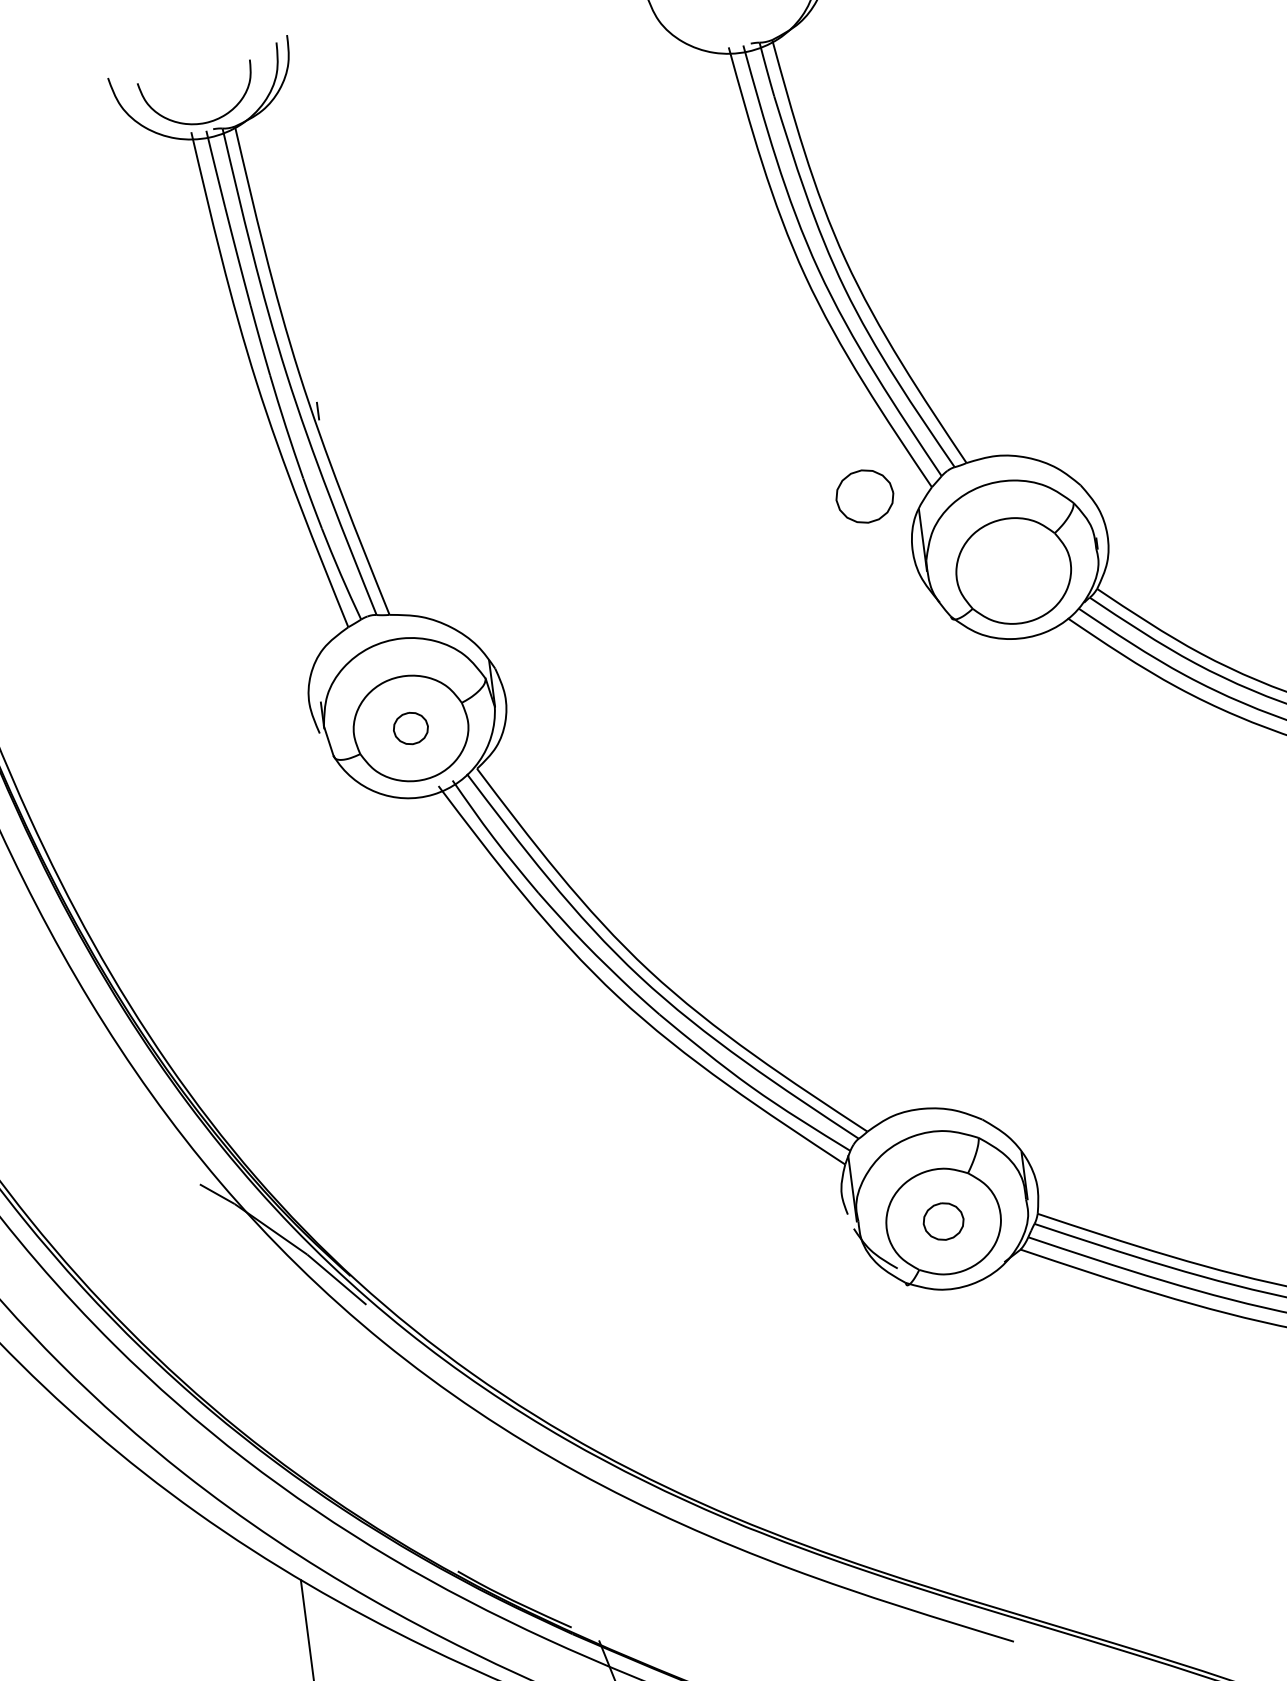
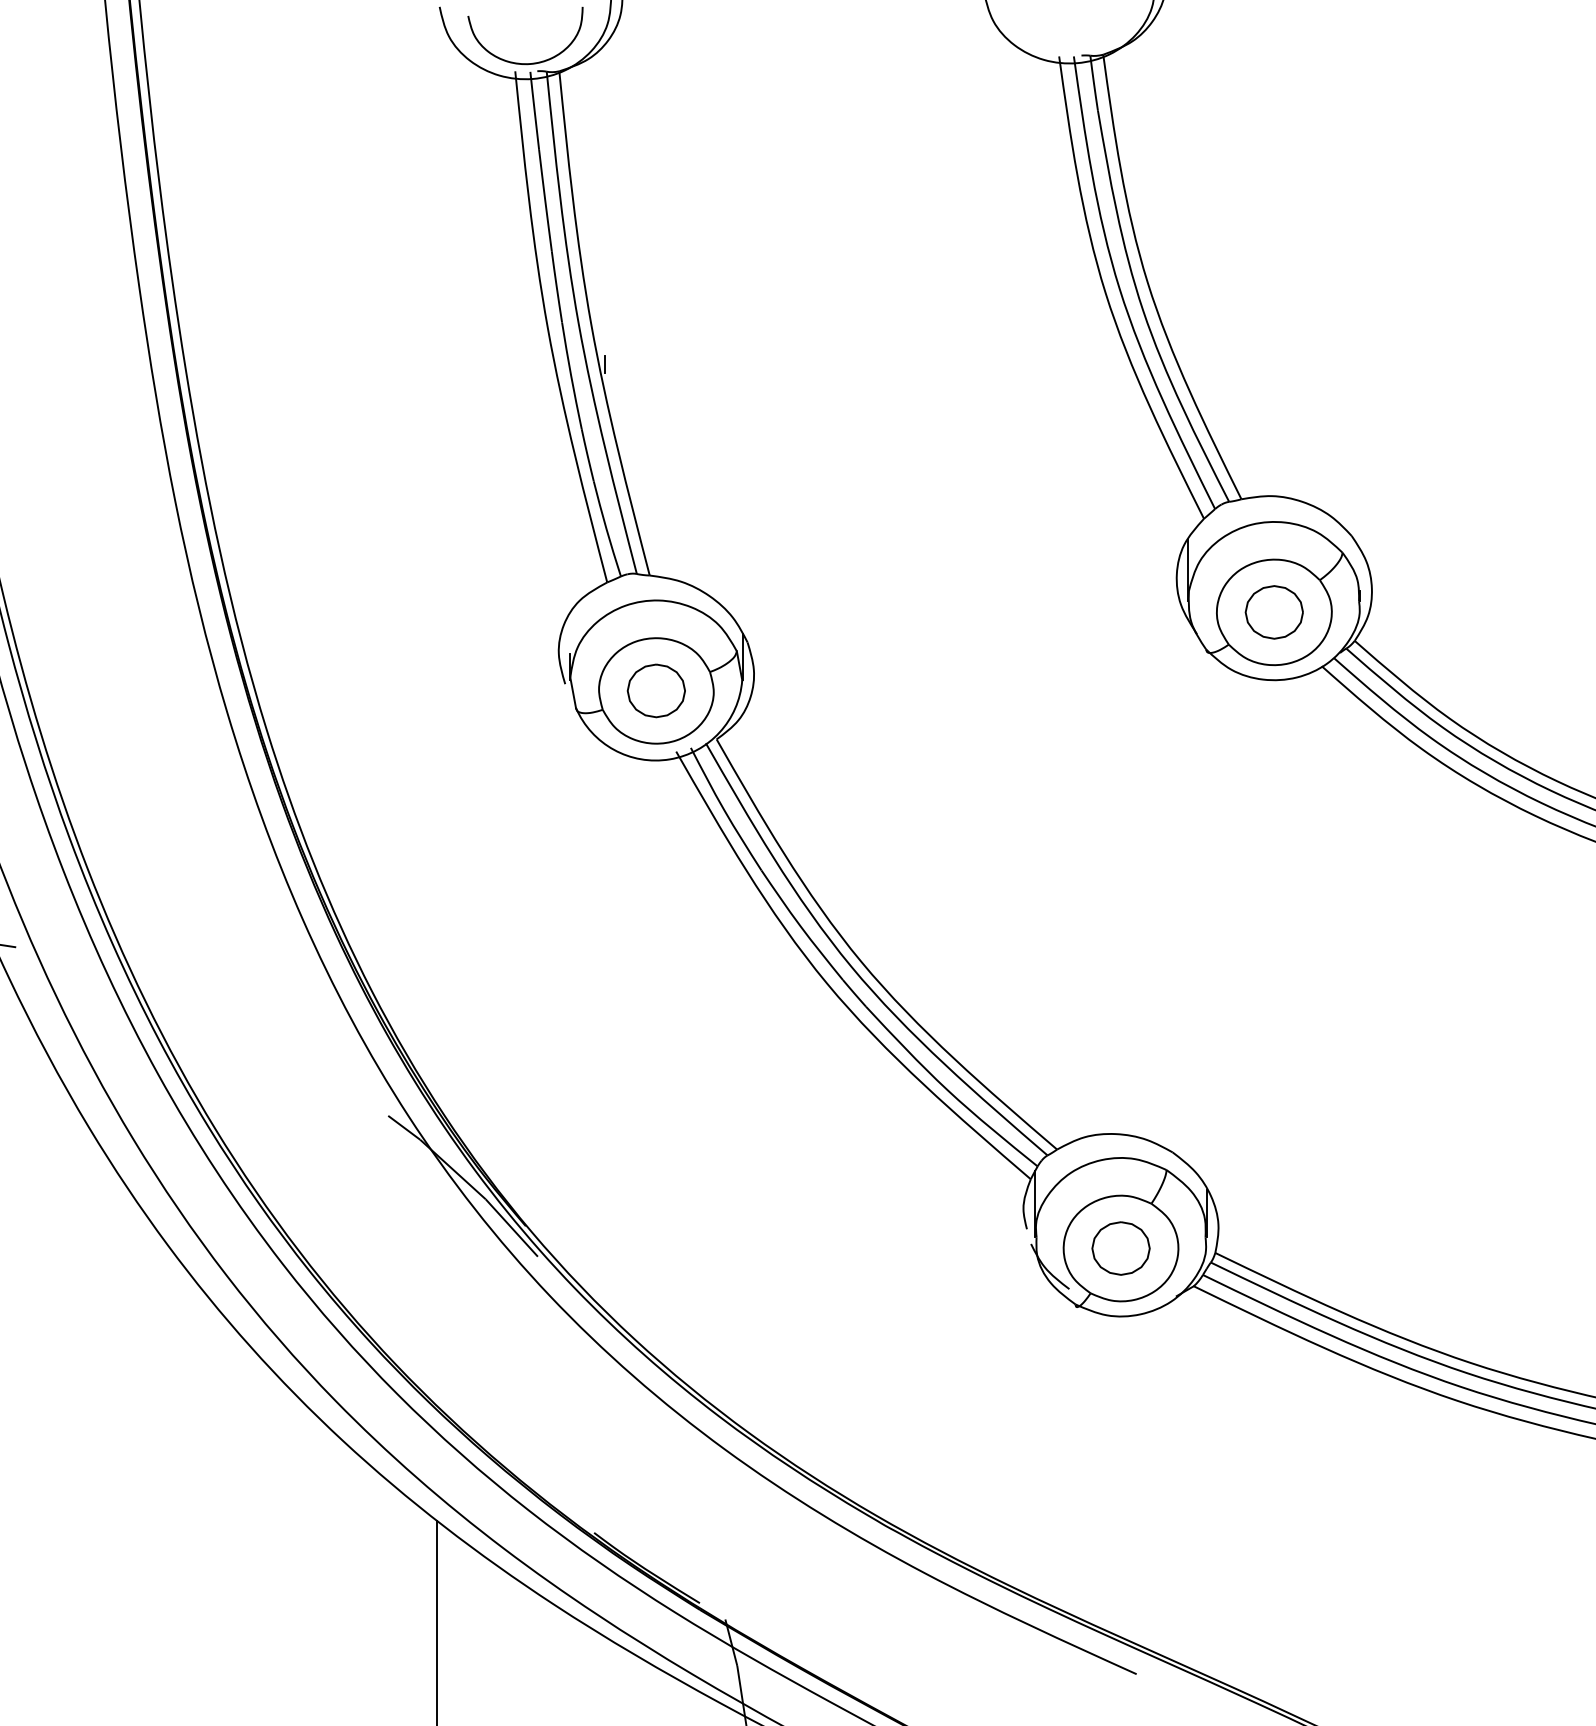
part: (864, 496) -> (1273, 612), moved
part: (410, 728) -> (655, 690), size x1.67
part: (943, 1221) -> (1120, 1248), size x1.43

